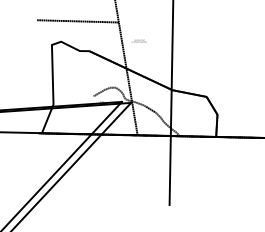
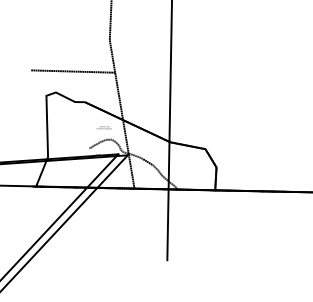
text: (138, 40) -> (103, 127), moved

